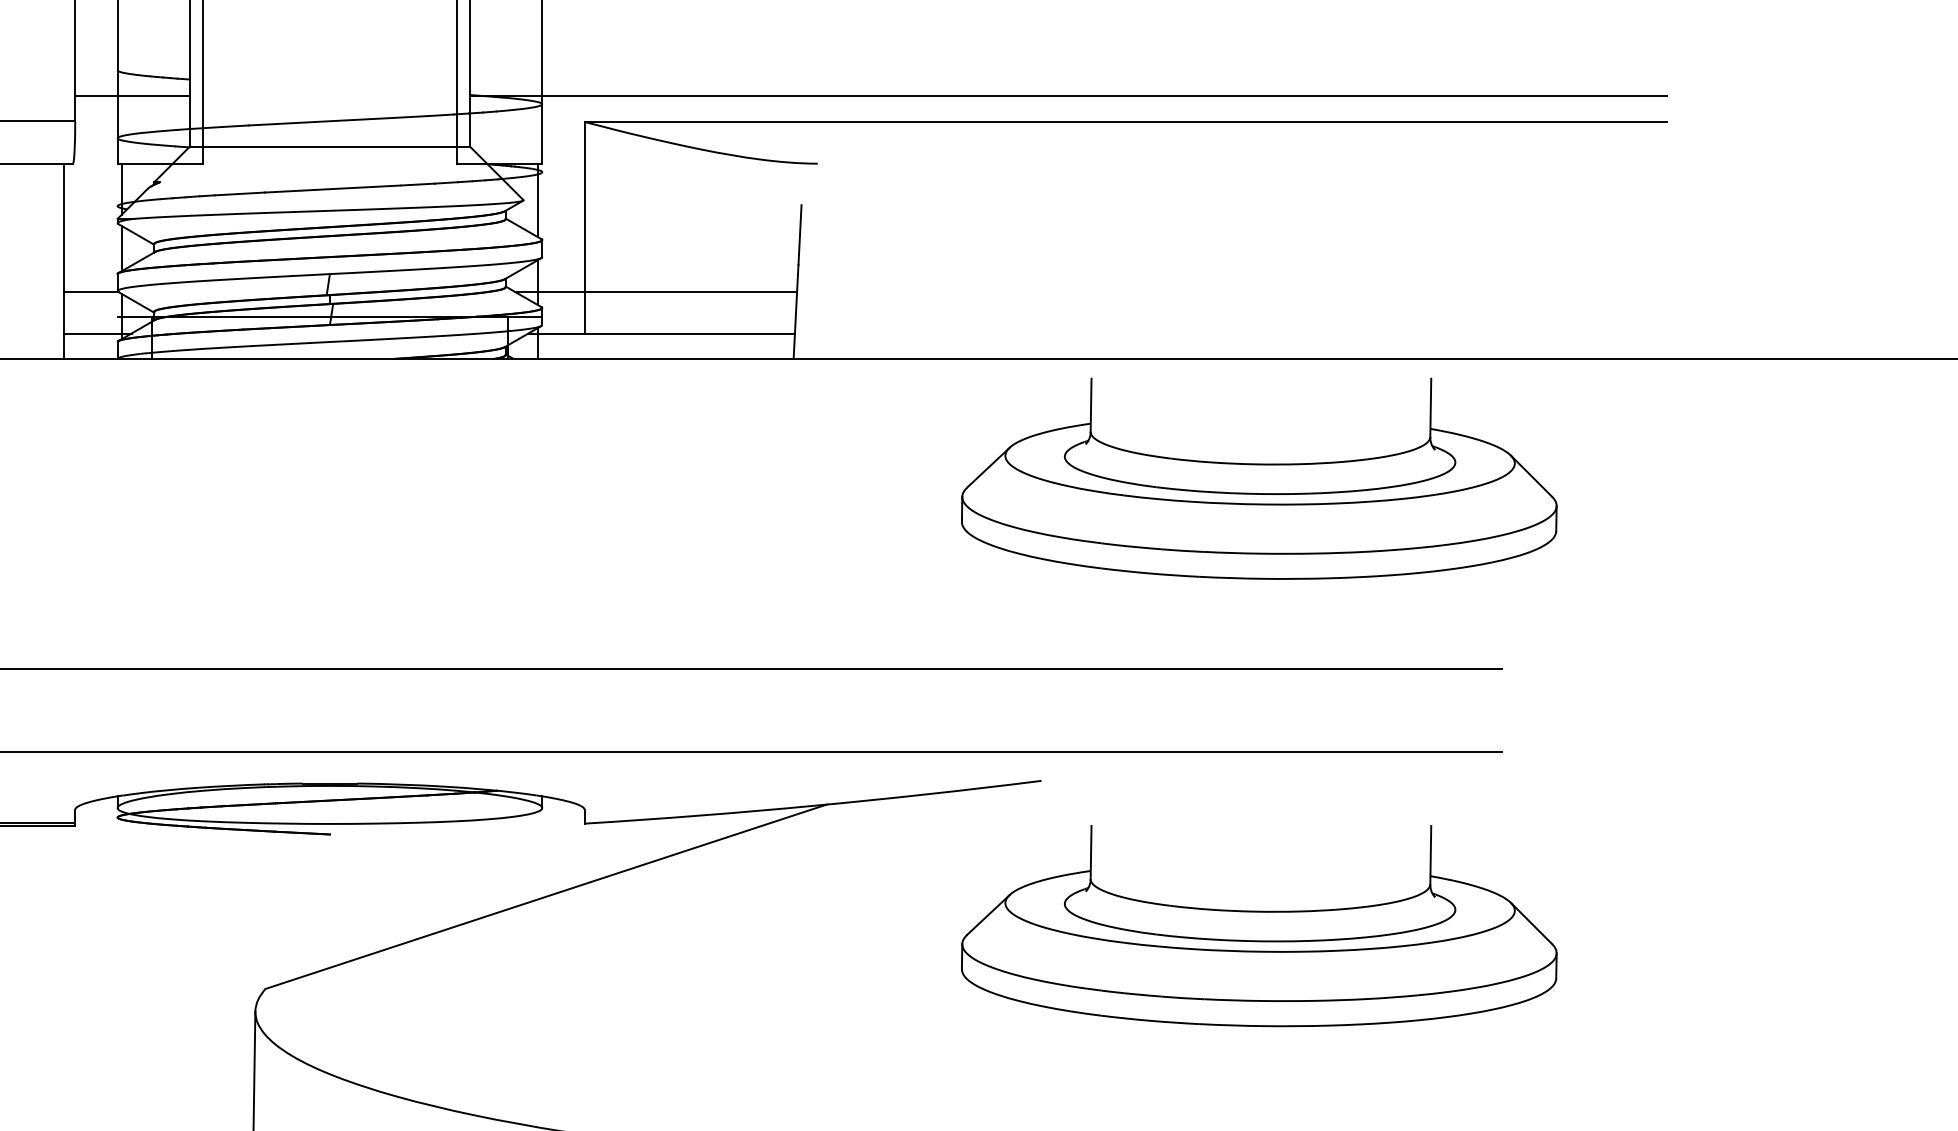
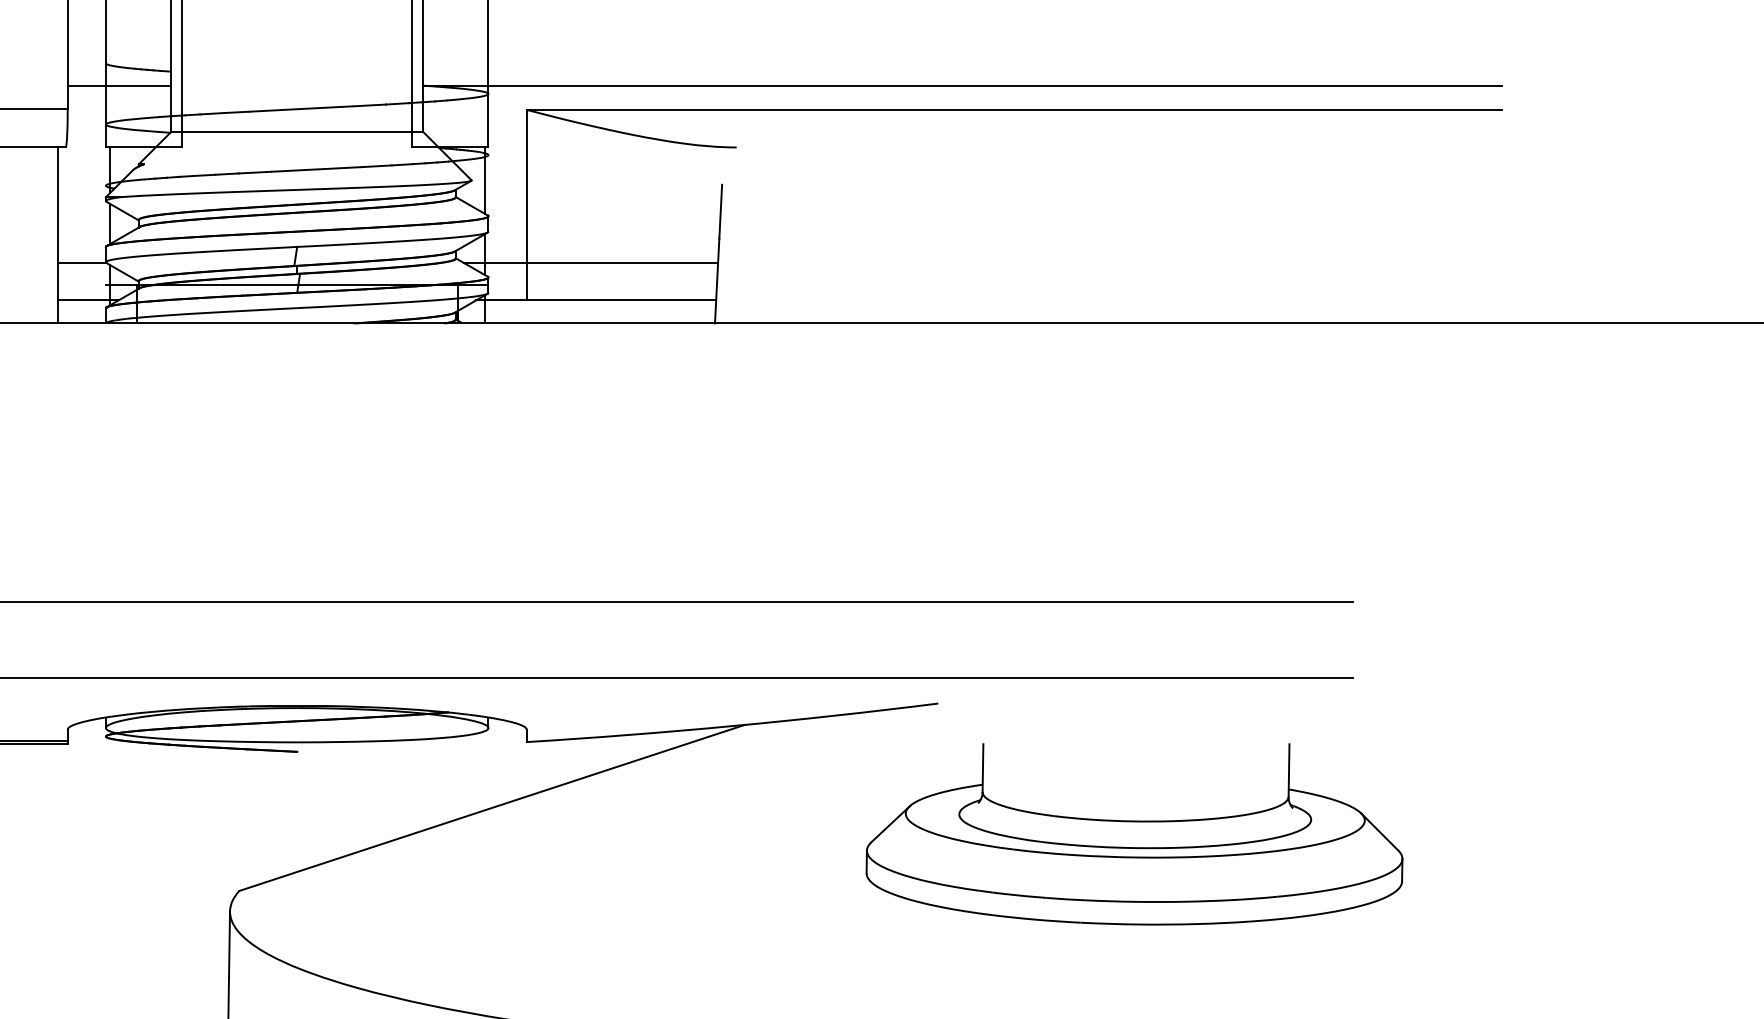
part: (1259, 478) -> (1134, 431), removed

